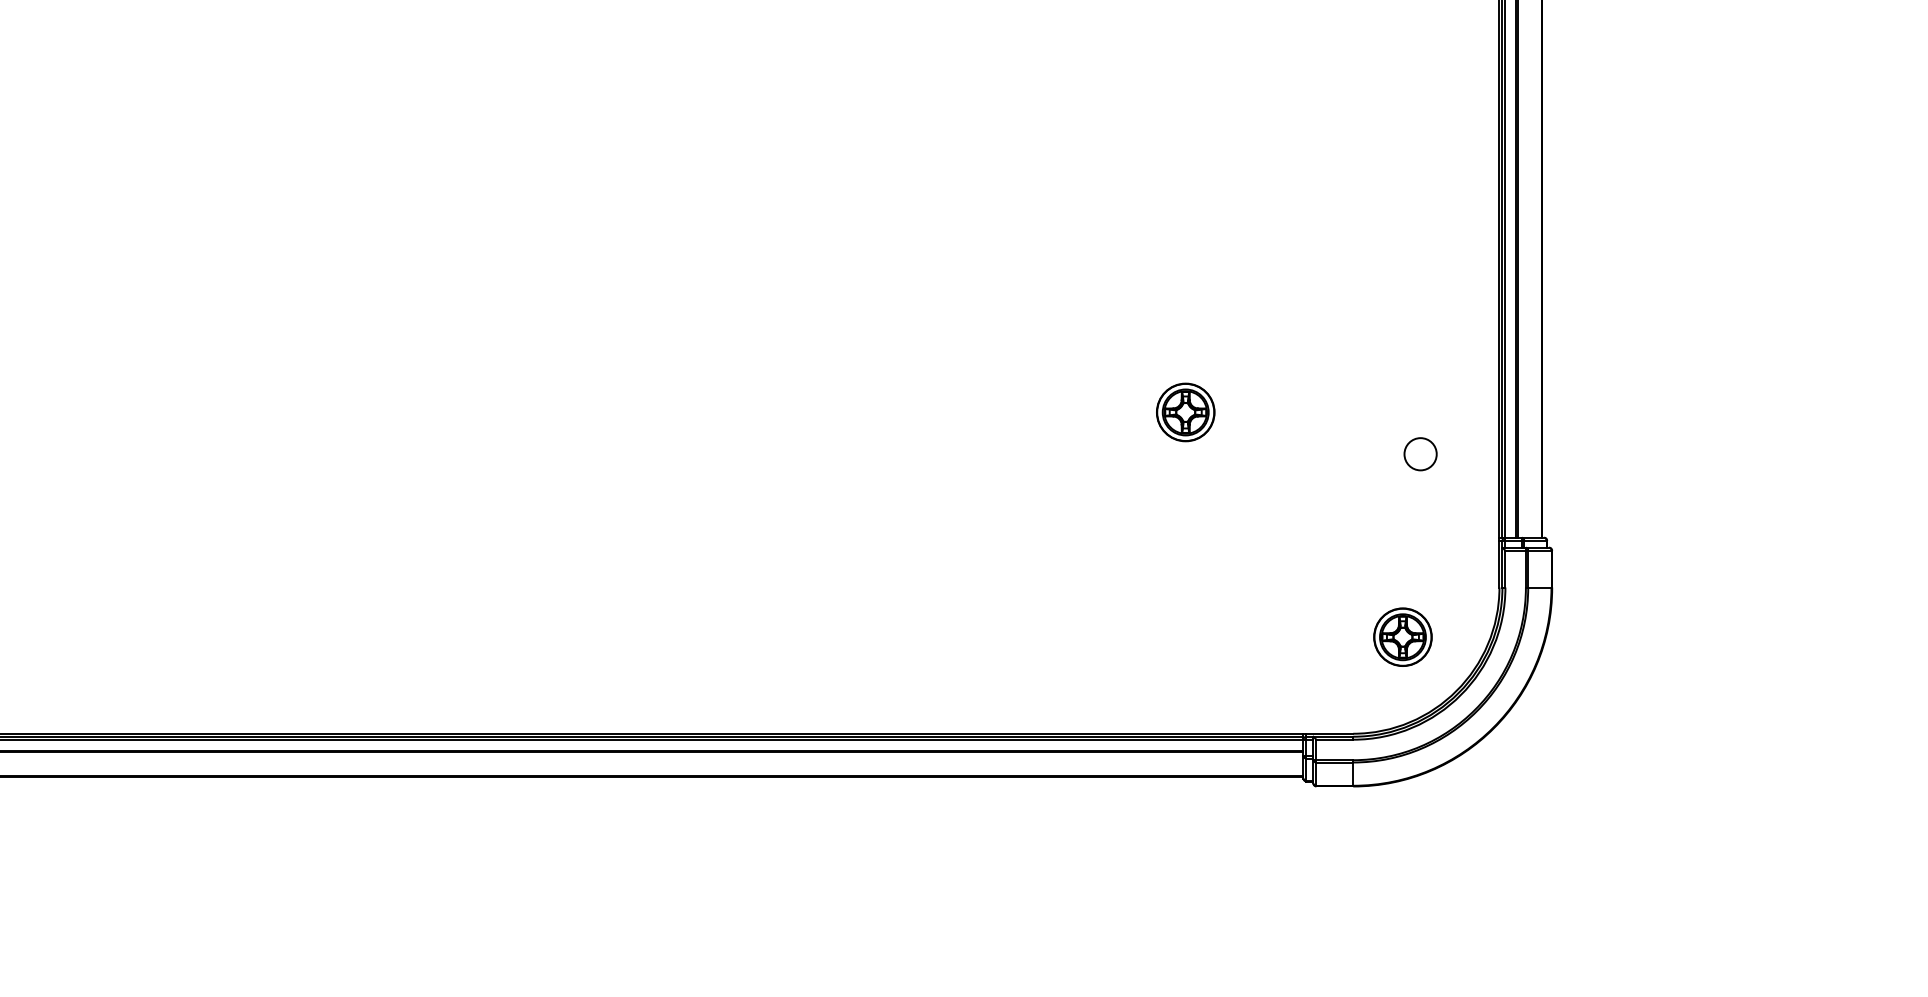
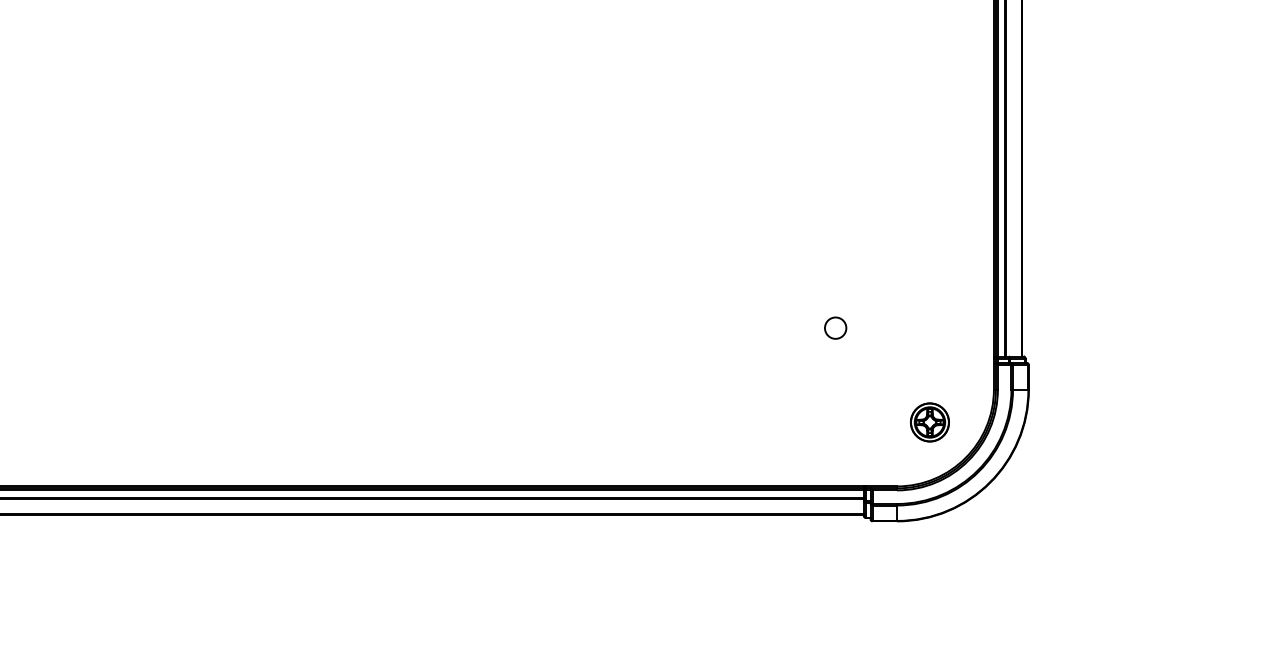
part: (1185, 412) -> (785, 273), removed
circle: (1420, 453) -> (835, 327), moved

